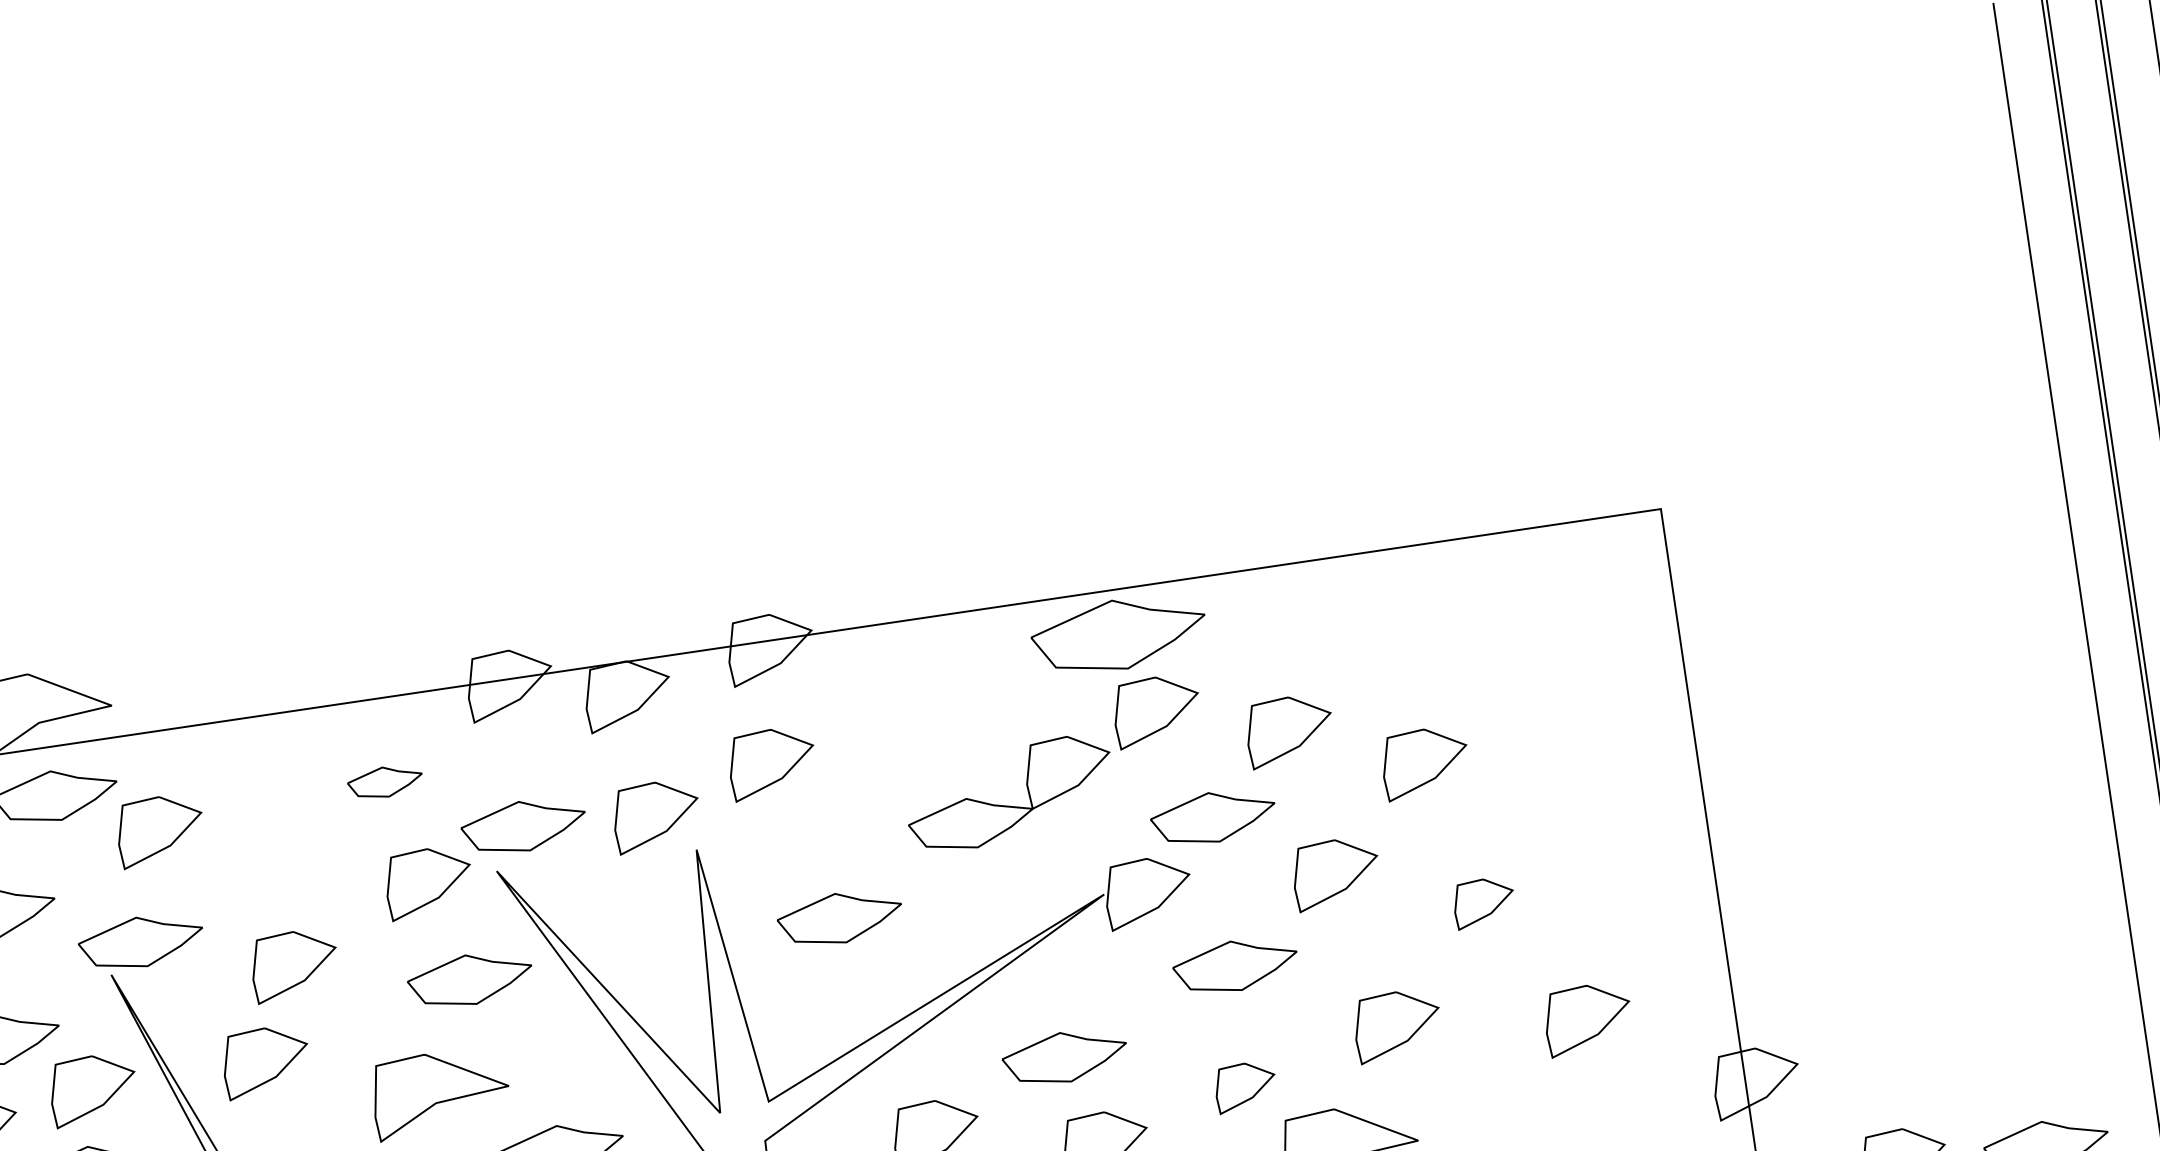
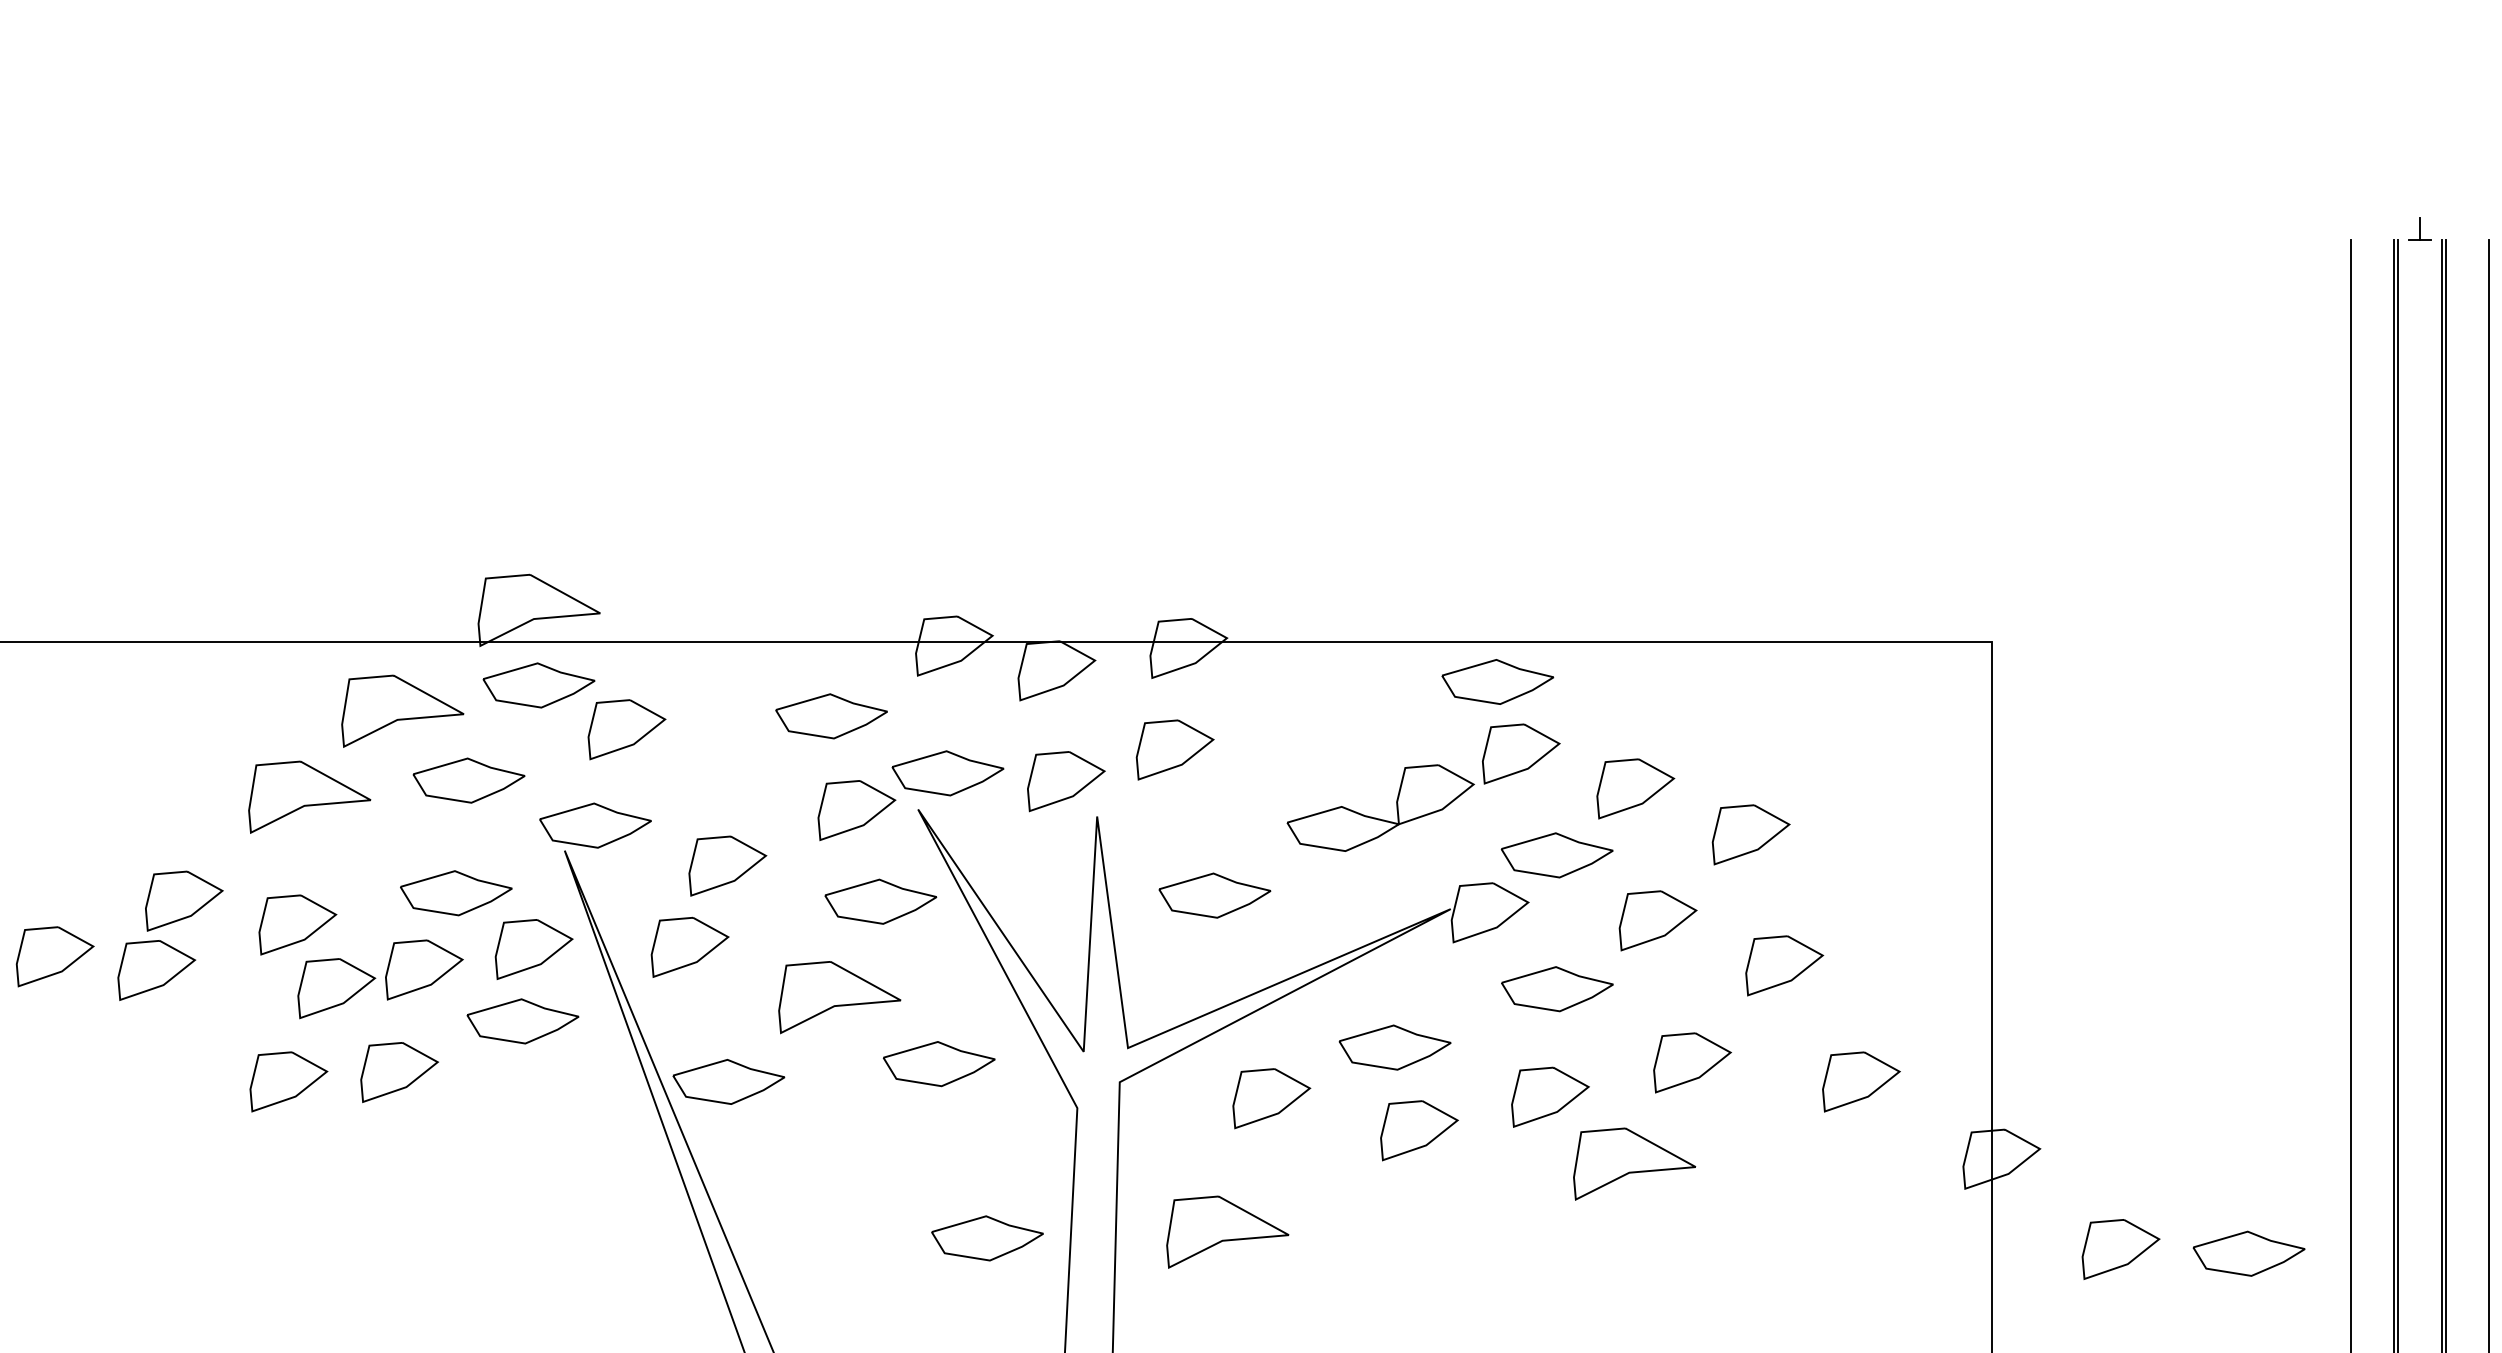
part: (1118, 634) -> (1497, 681), size x0.71
part: (385, 782) -> (831, 716), size x1.67
part: (1483, 902) -> (1784, 965), size x1.43
part: (1245, 1086) -> (1550, 1096), size x1.43

